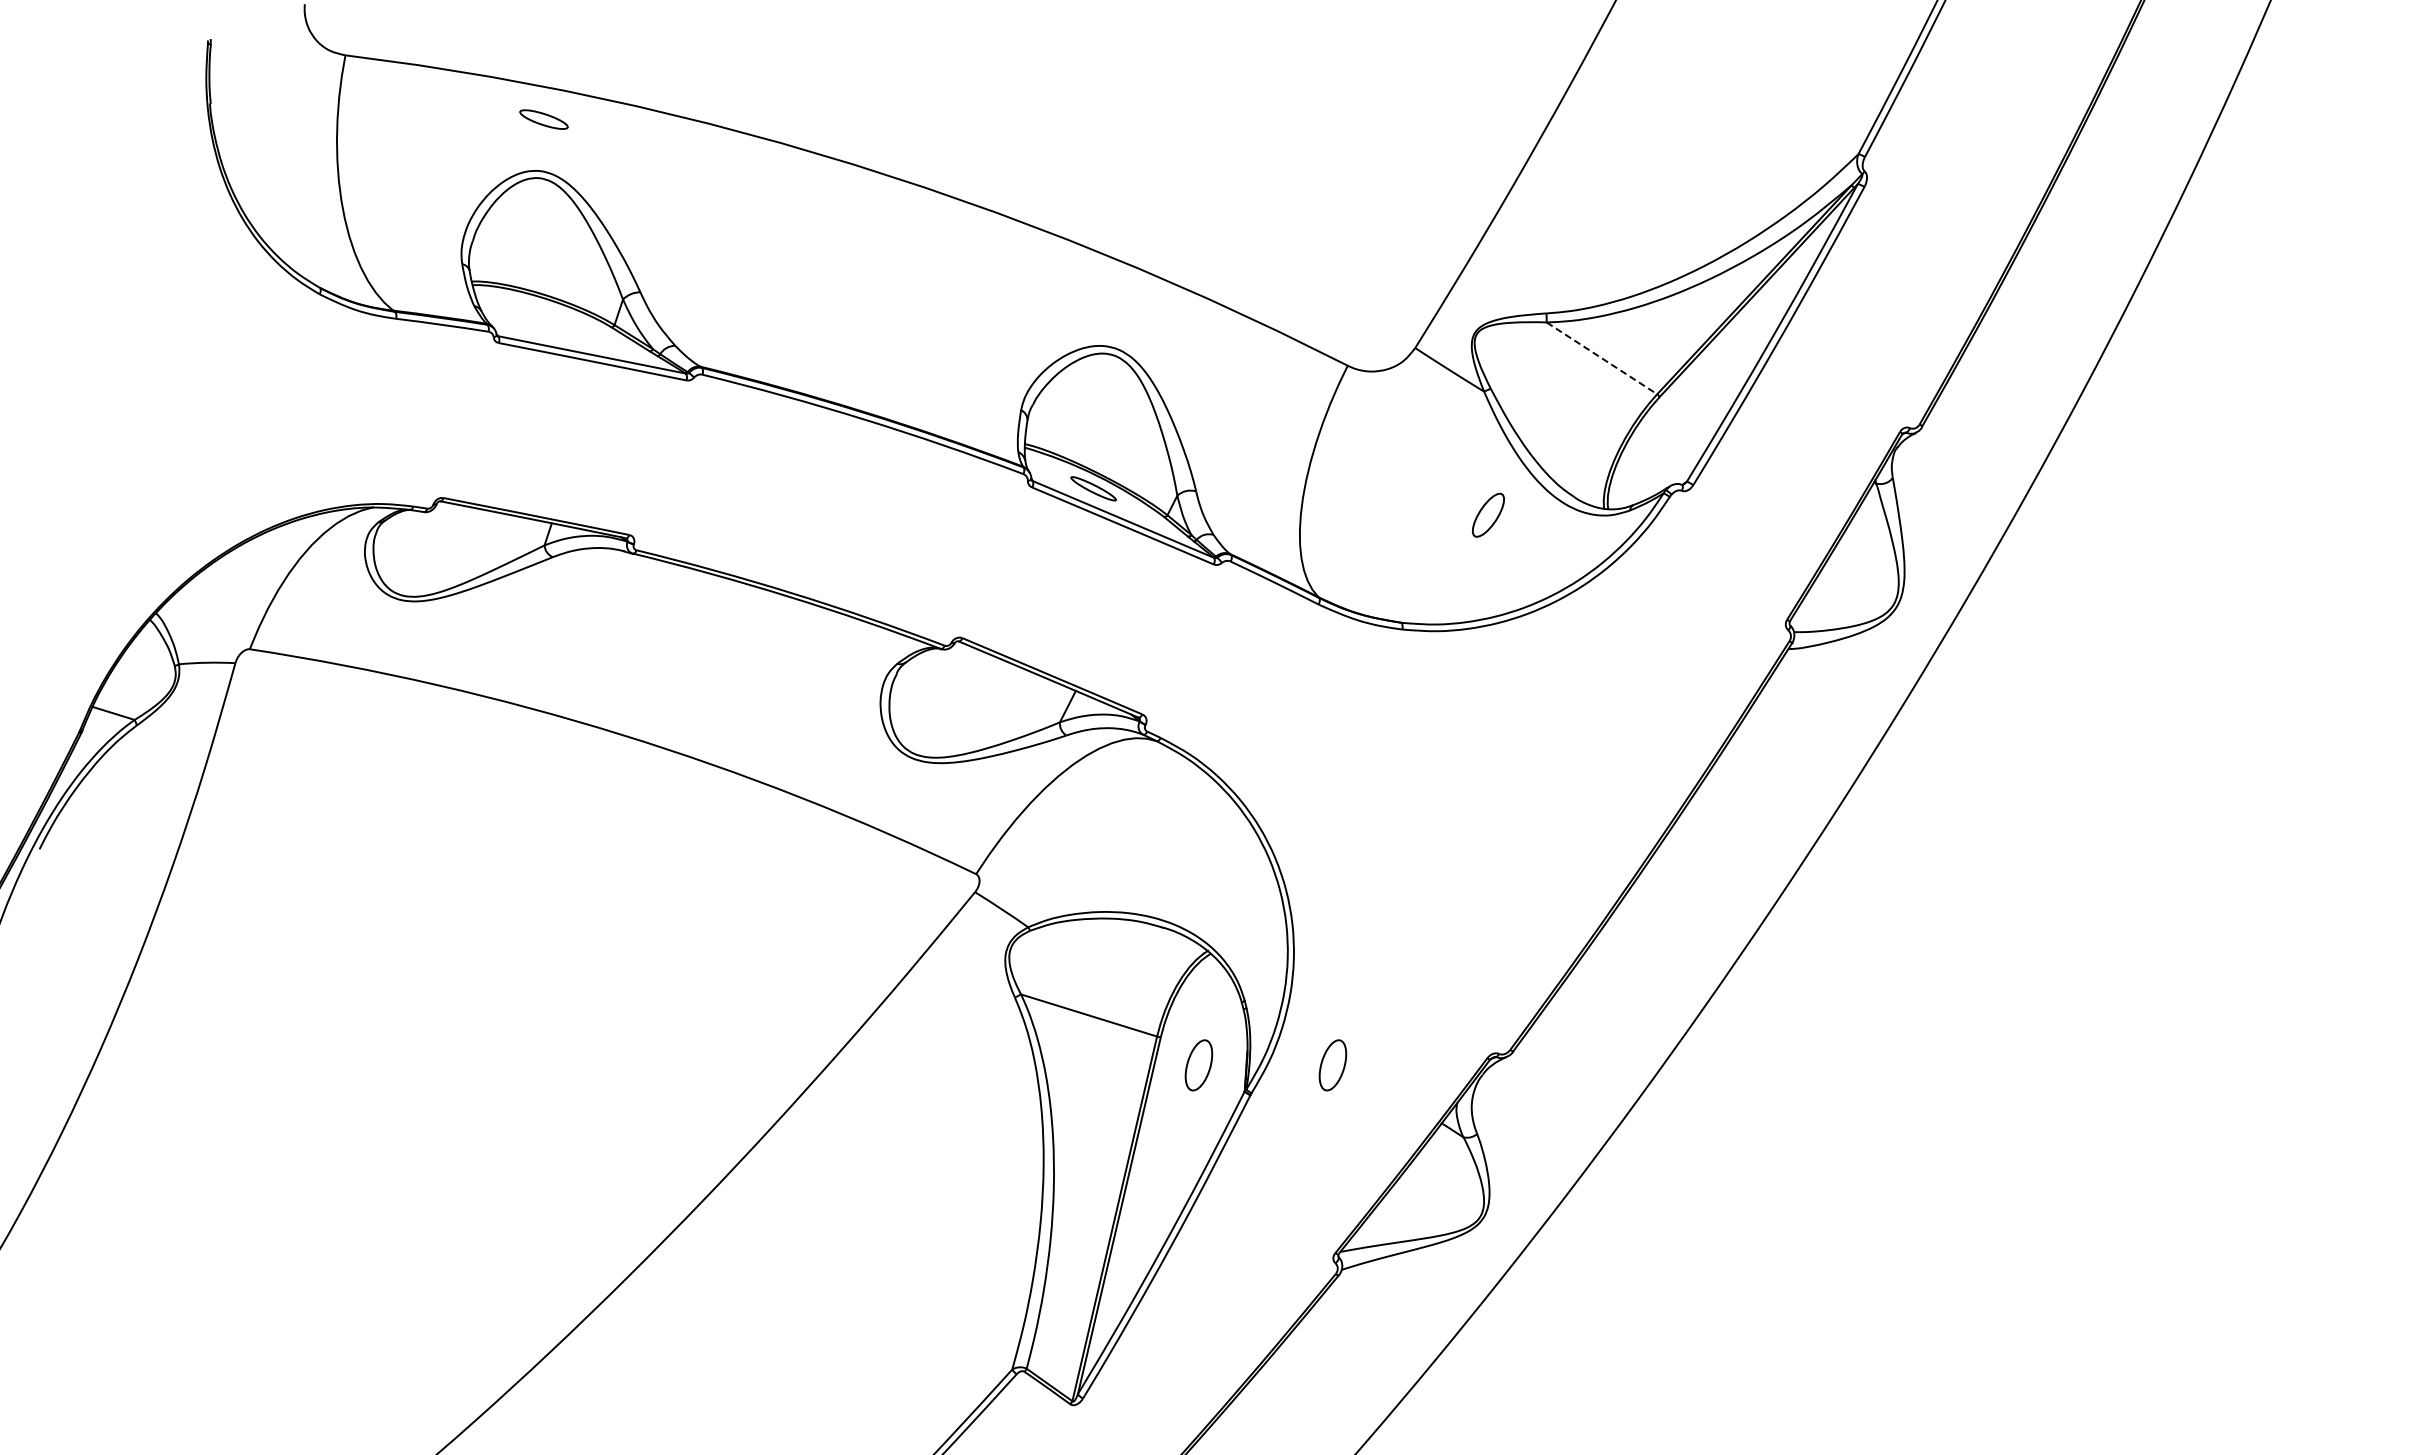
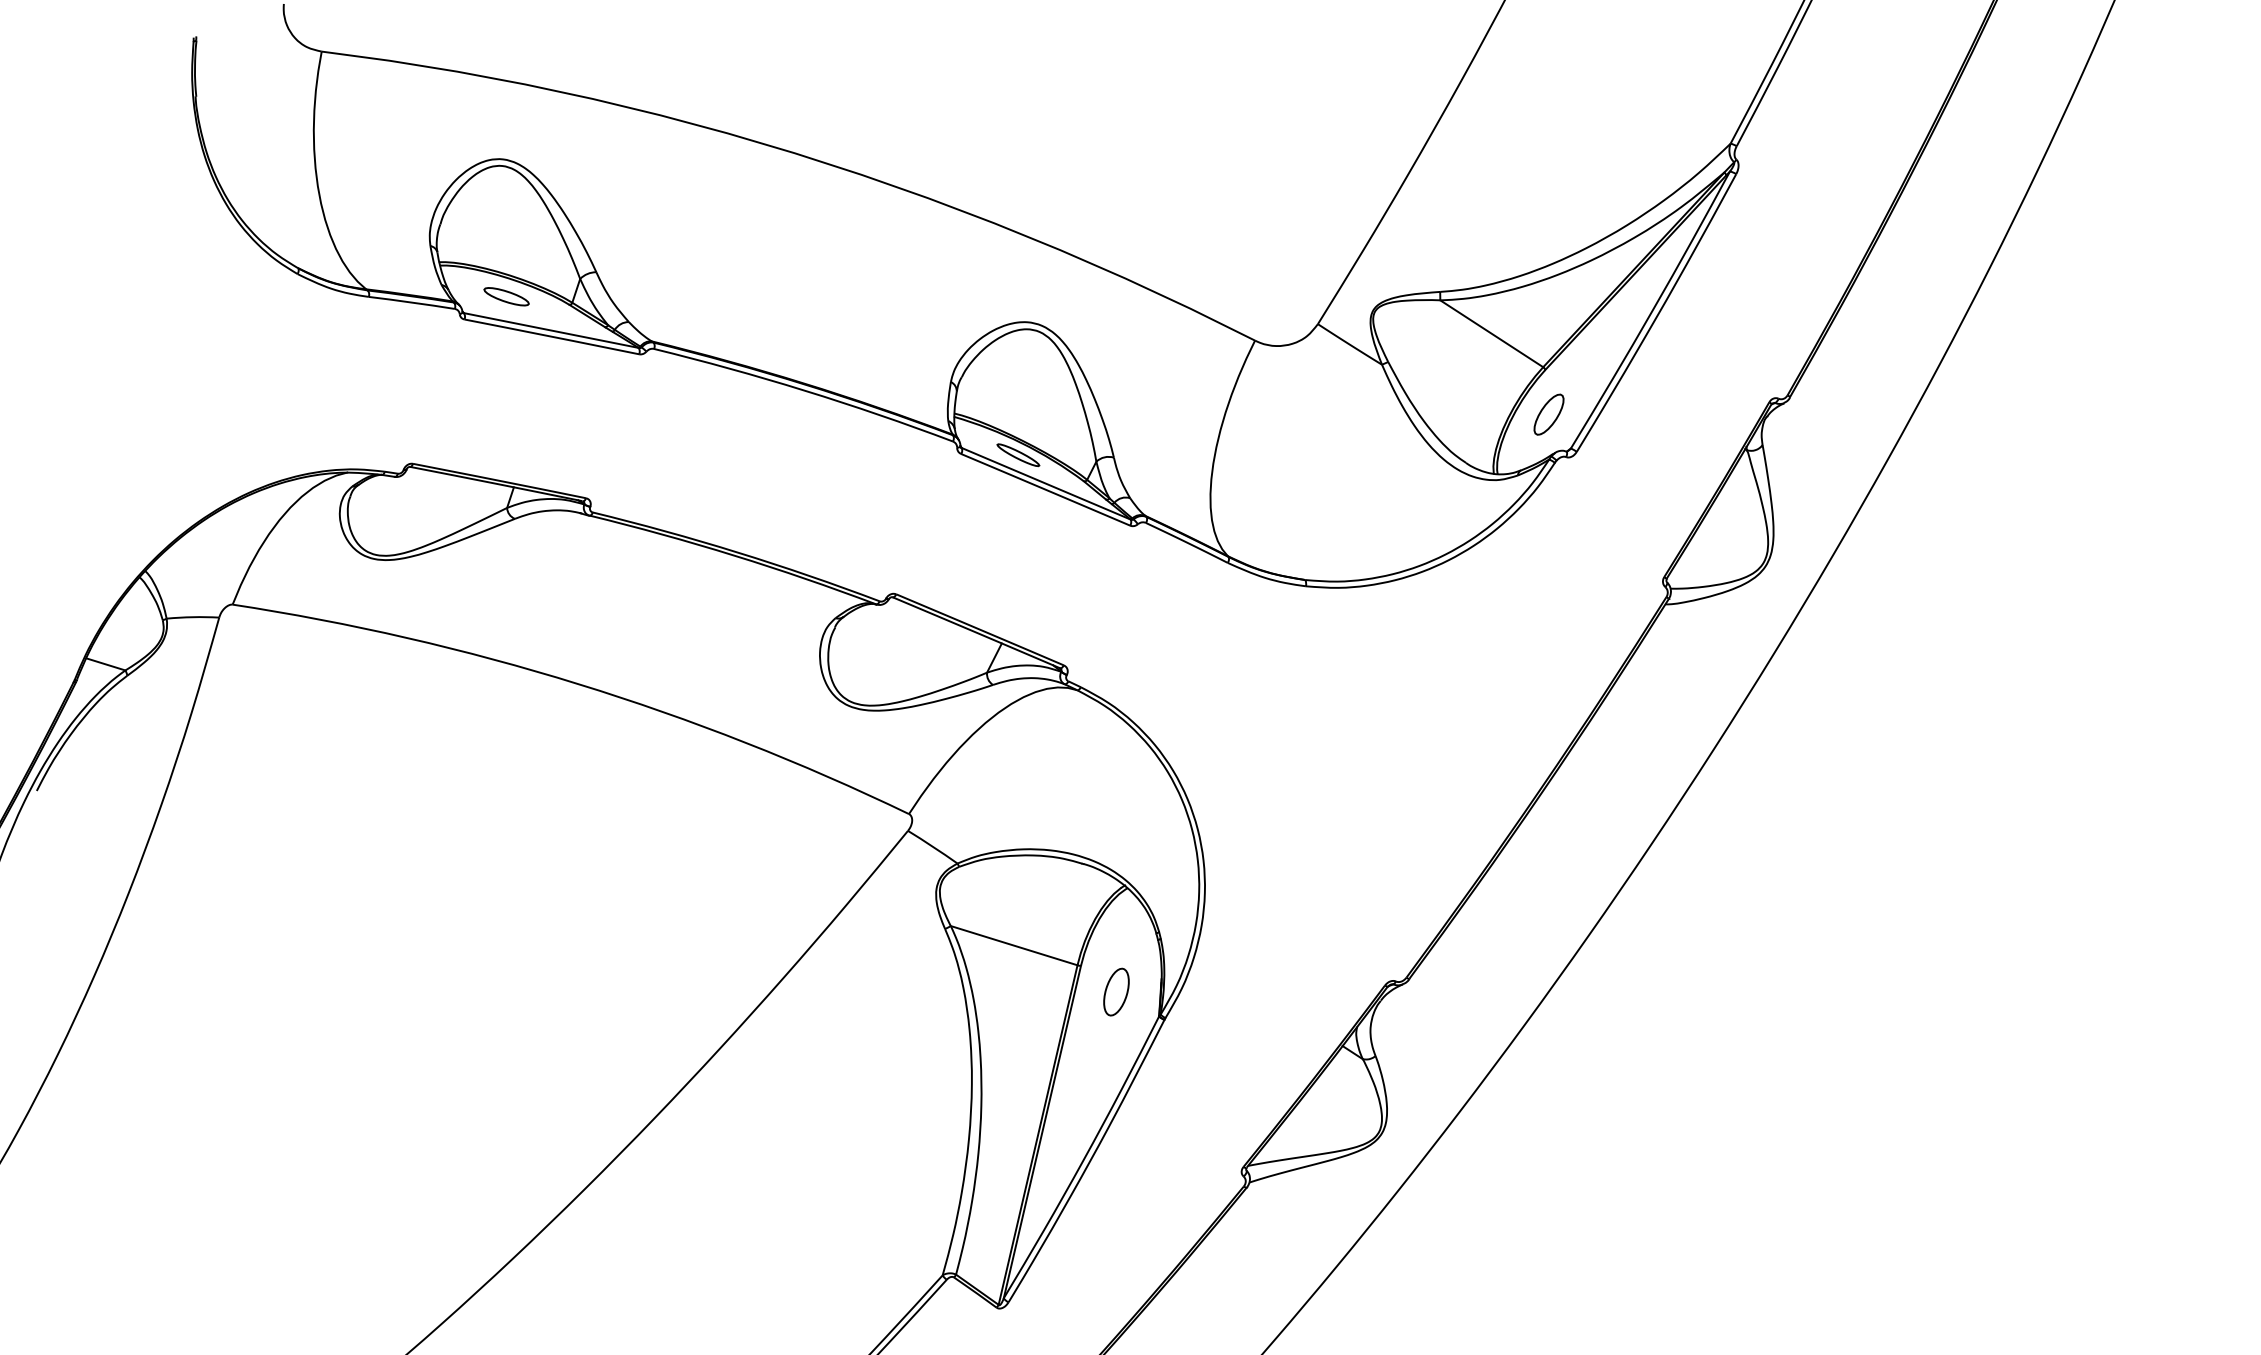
part: (543, 119) -> (506, 296), moved
line: (1601, 358) -> (1491, 333), dashed -> solid
part: (1488, 514) -> (1549, 413), moved
part: (1332, 1065) -> (1240, 992), removed

